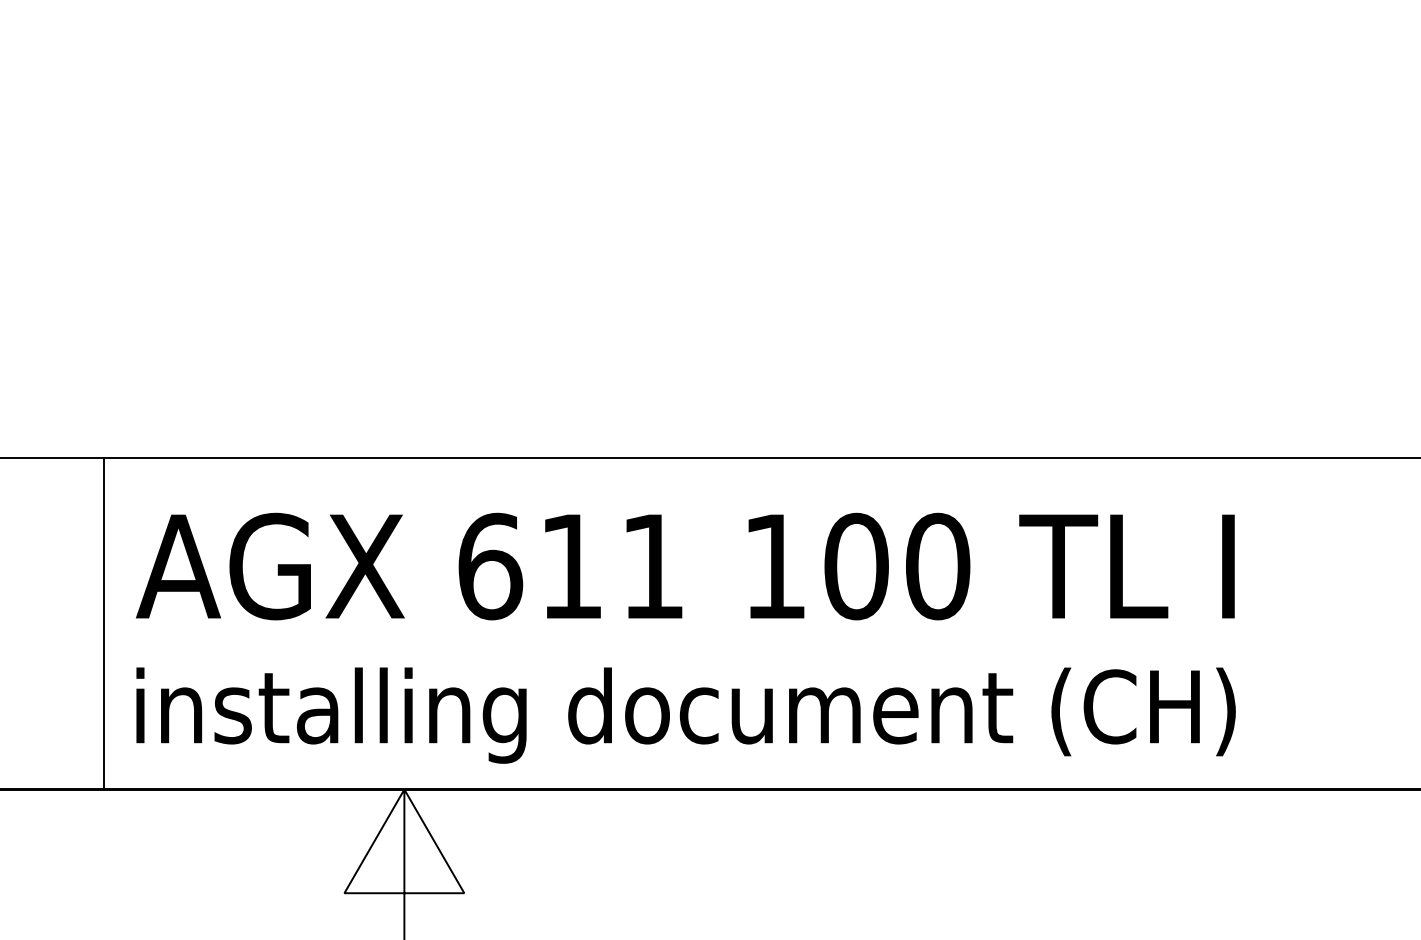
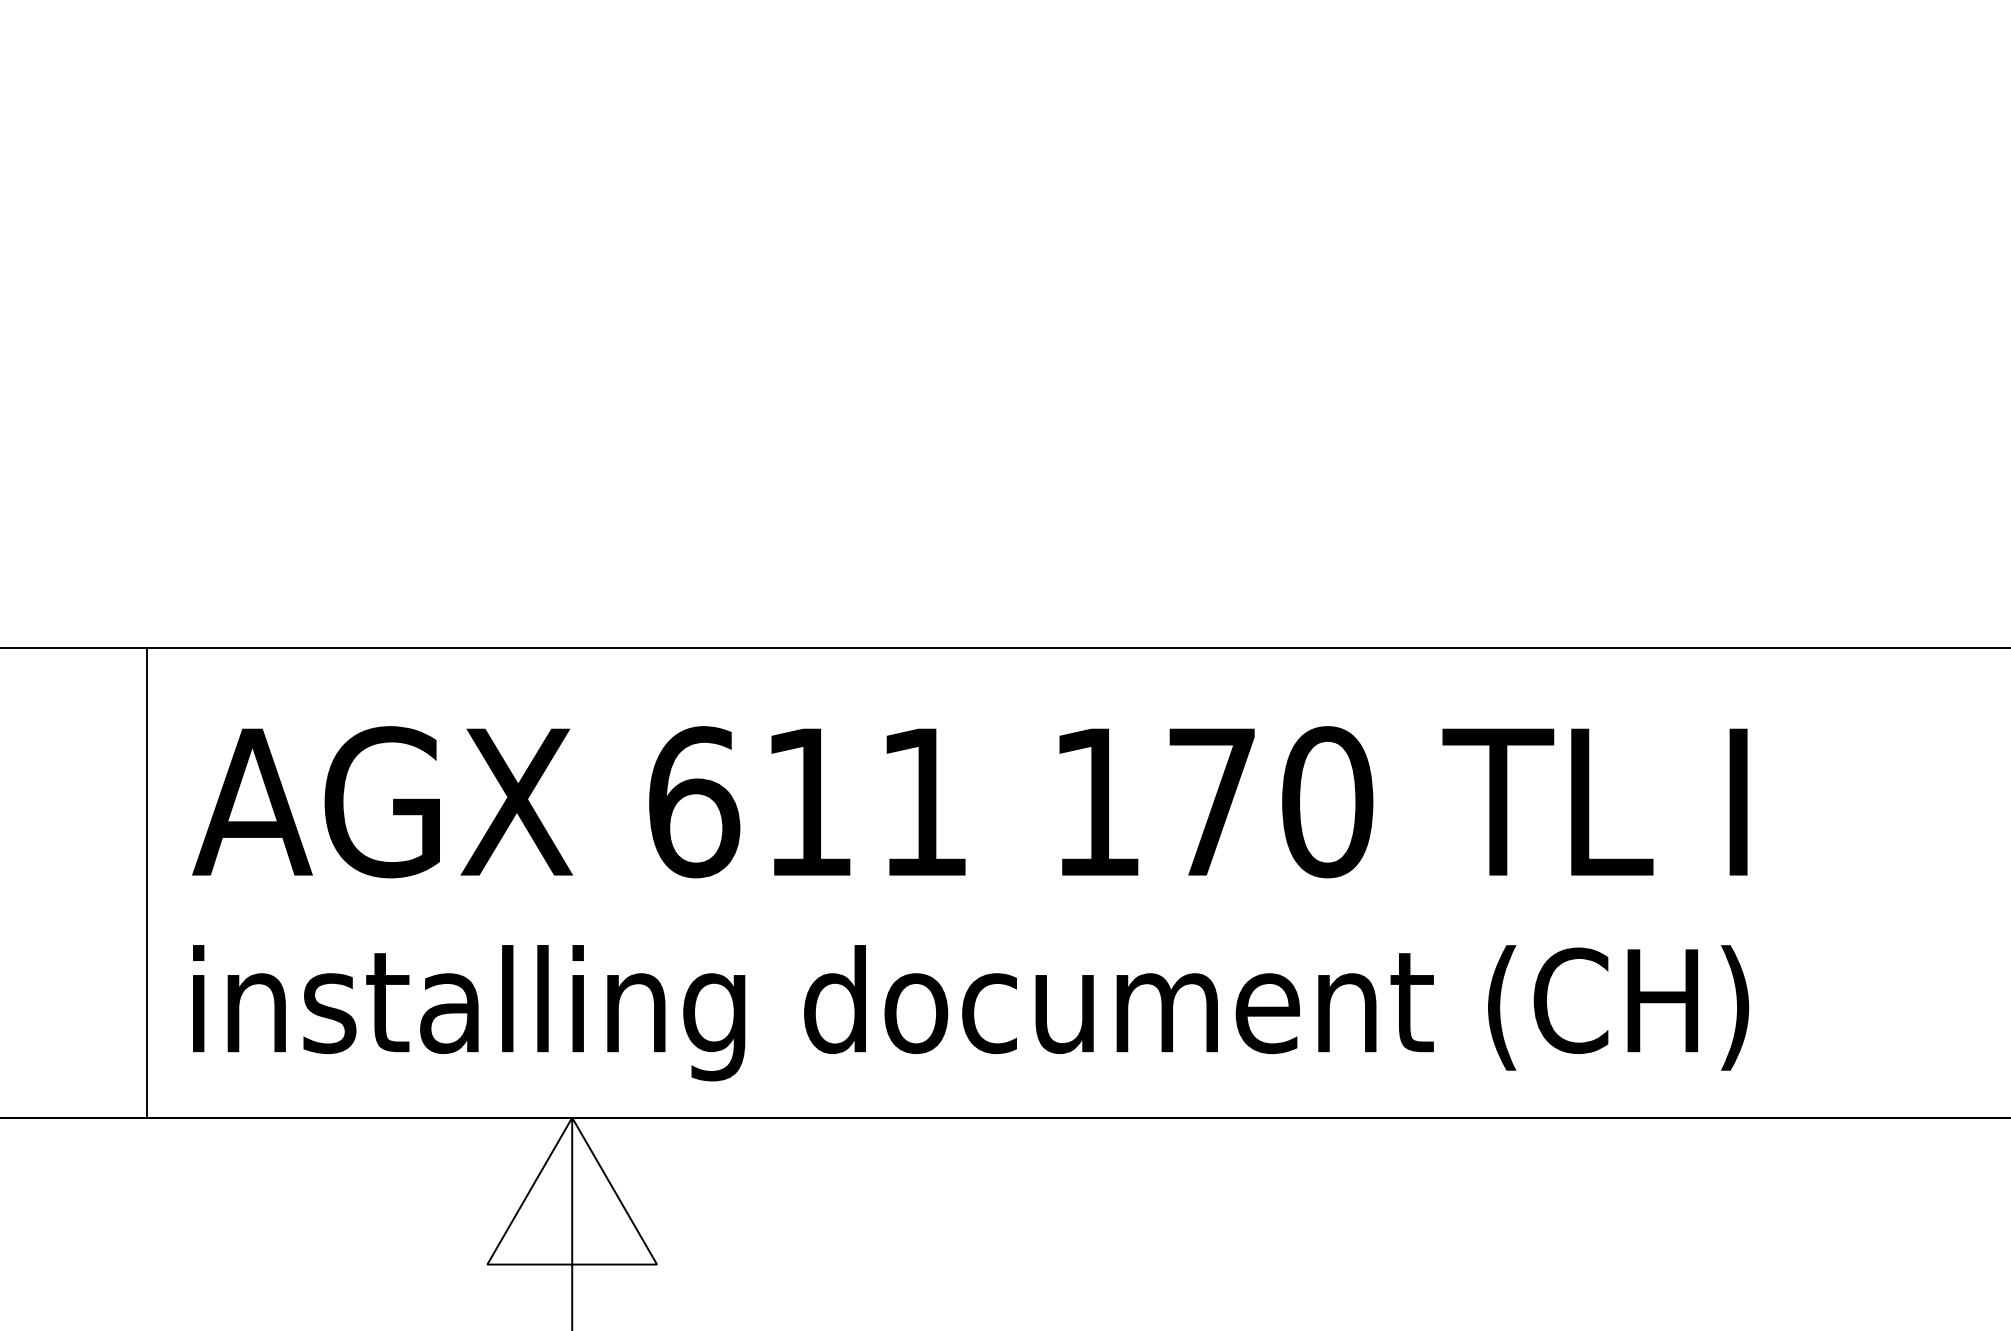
text: (856, 566) -> (1212, 802), 100 -> 170

